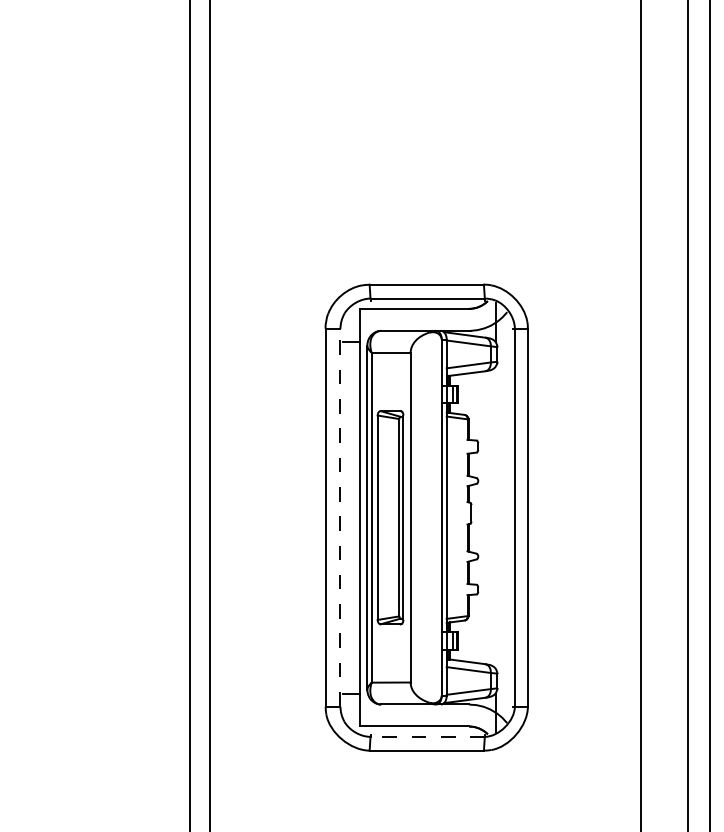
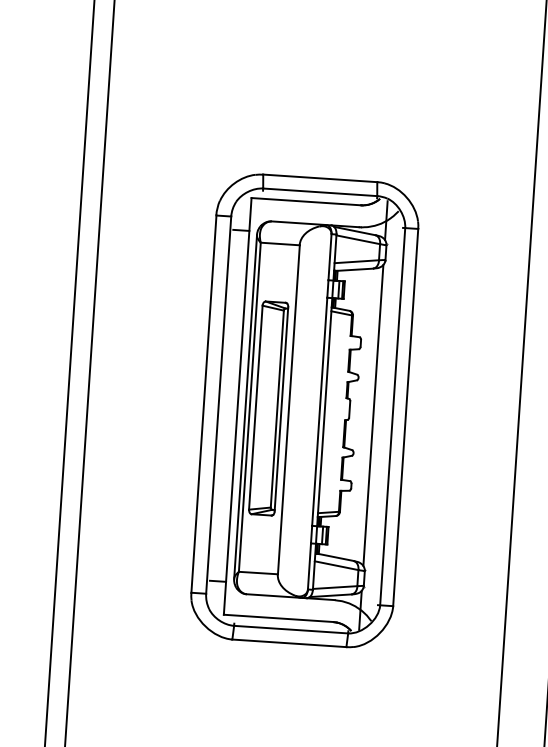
line: (340, 517) -> (218, 404), dashed -> solid
line: (495, 517) -> (373, 415), added
line: (427, 736) -> (291, 629), dashed -> solid

